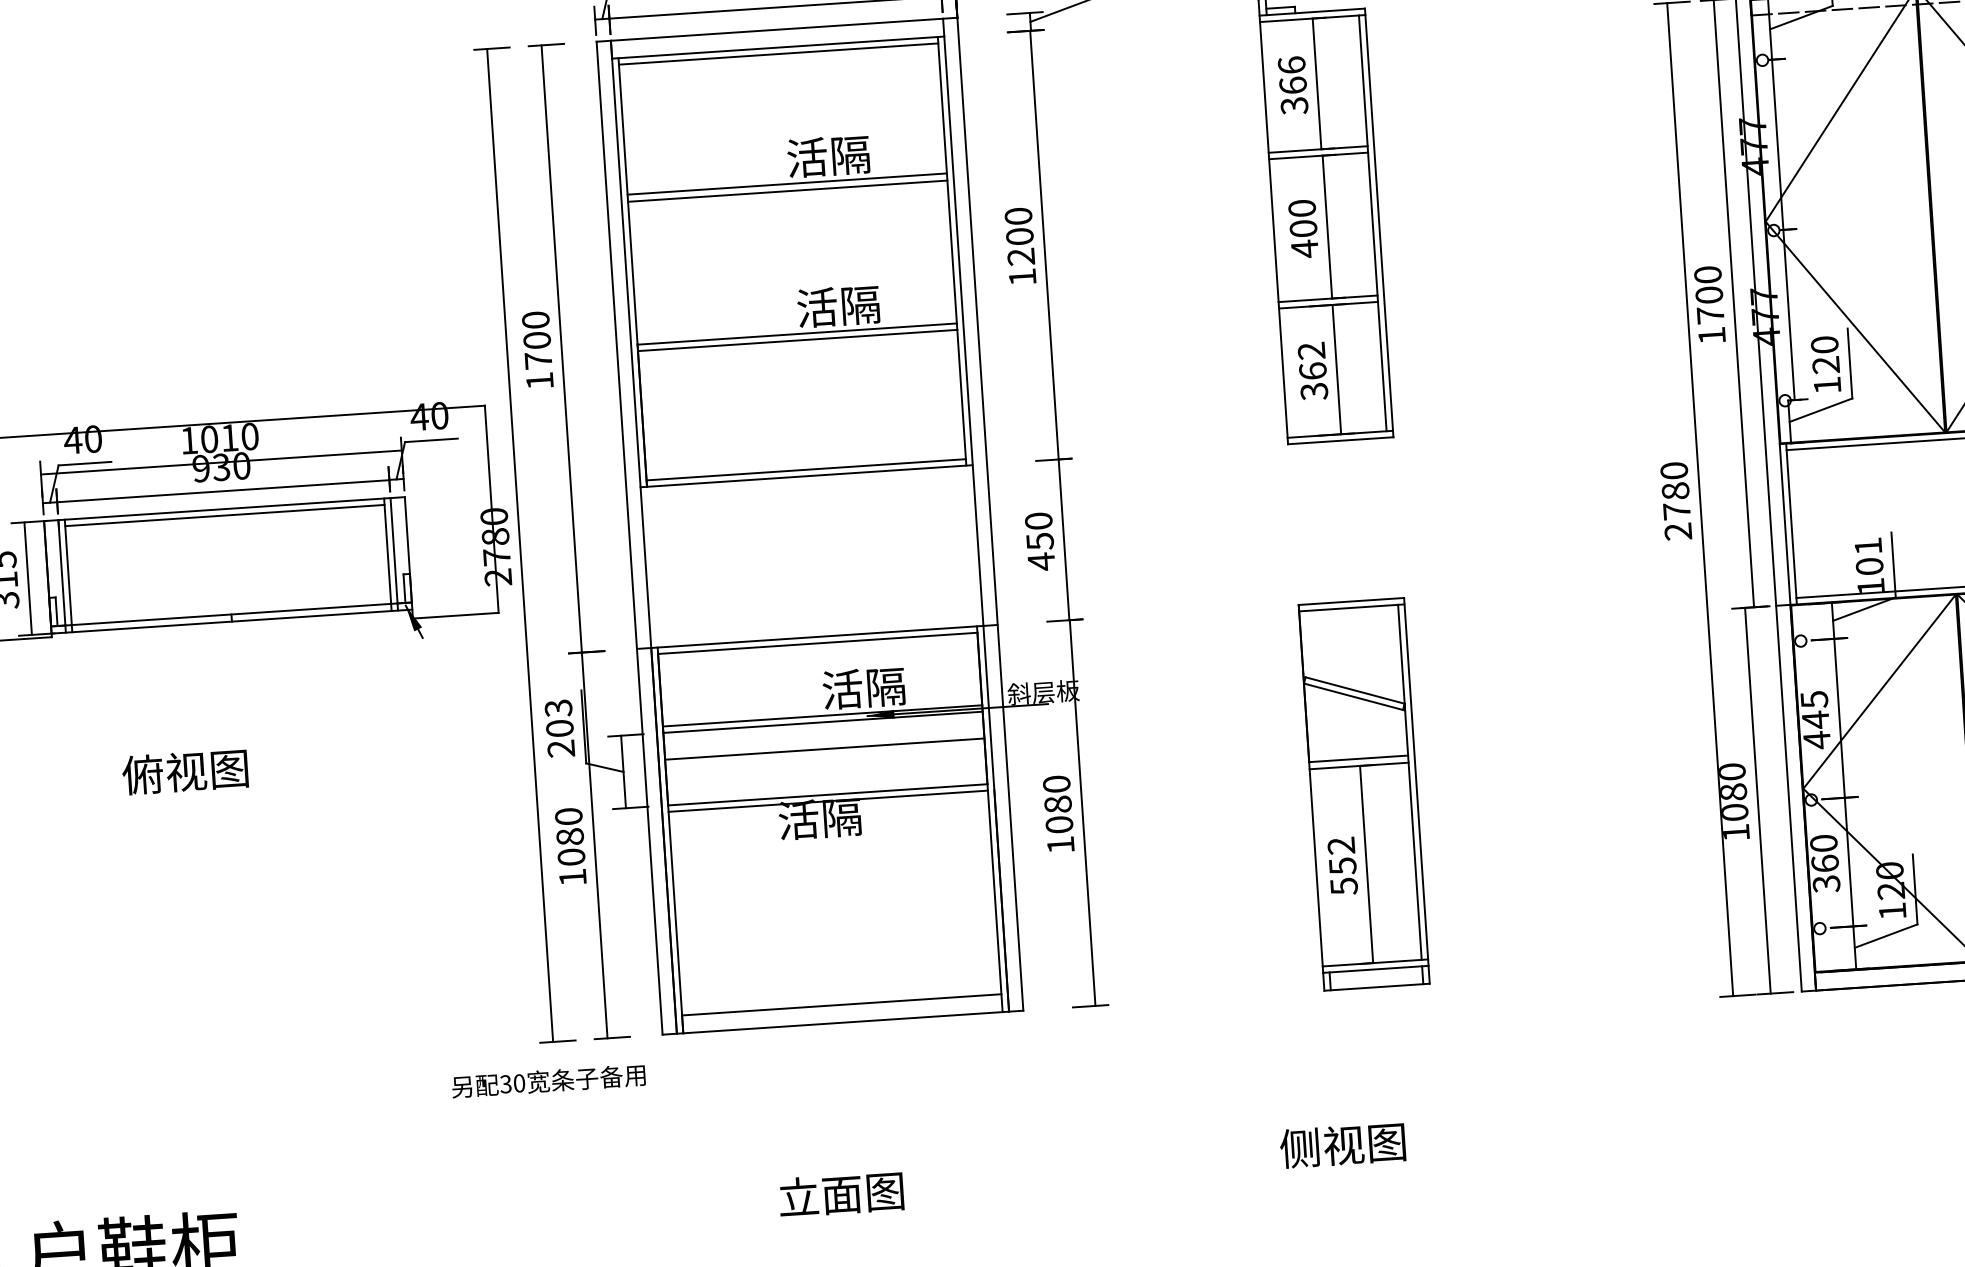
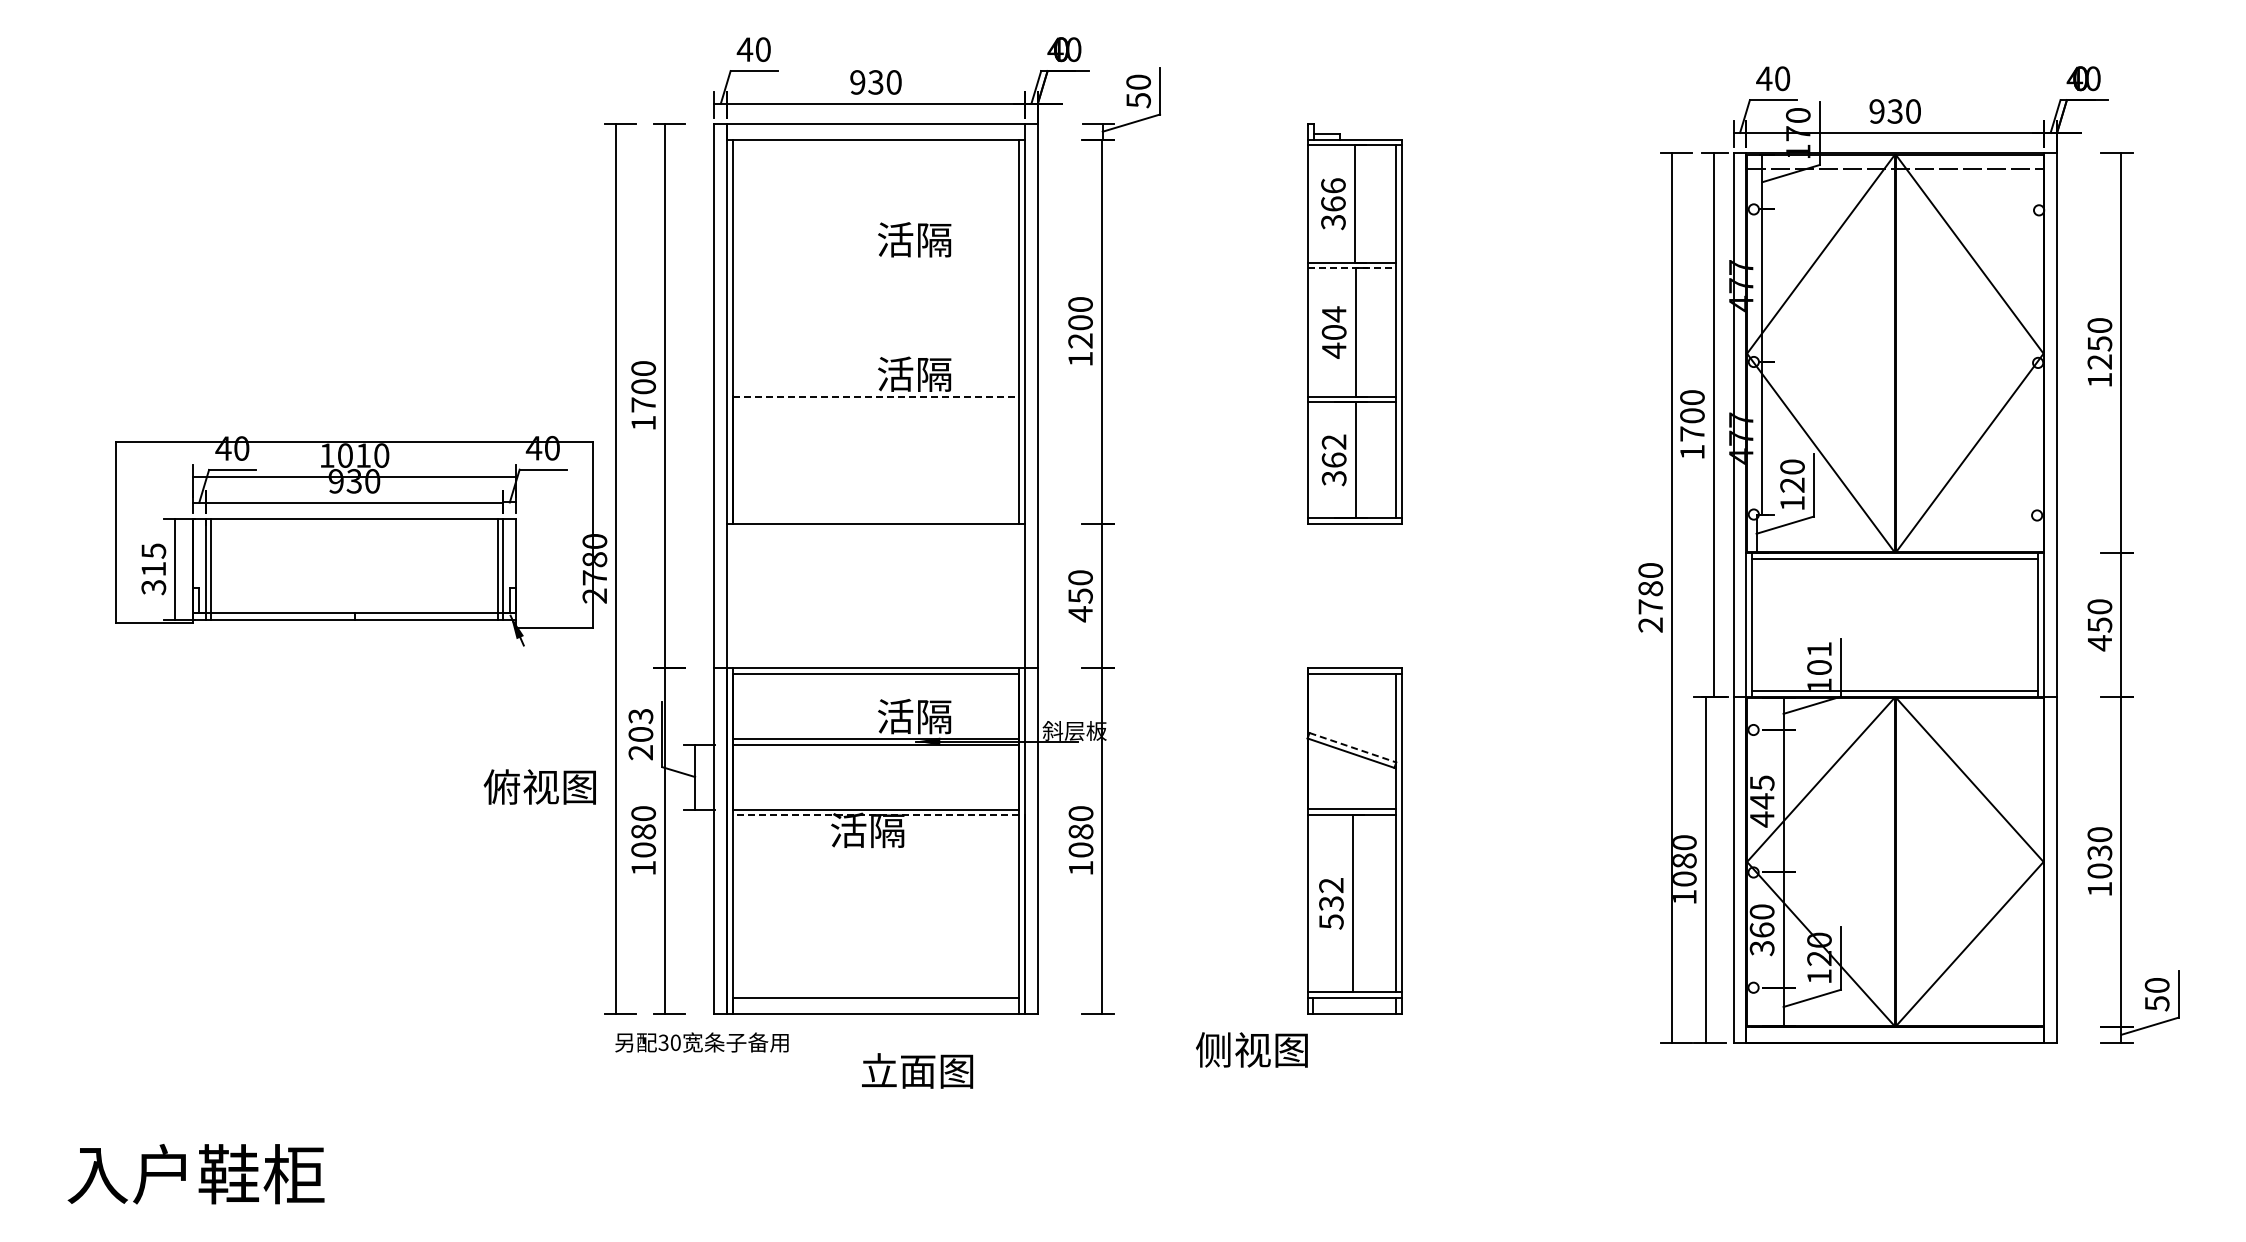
line: (777, 54) -> (875, 145), removed
line: (1319, 155) -> (1352, 268), solid -> dashed
line: (786, 184) -> (875, 262), removed
line: (787, 191) -> (875, 268), removed
text: (1301, 208) -> (1333, 314), 400 -> 404
line: (797, 334) -> (876, 396), solid -> dashed
line: (797, 340) -> (875, 402), removed
line: (805, 470) -> (875, 518), removed
line: (224, 515) -> (354, 524), removed
line: (1354, 690) -> (1352, 747), solid -> dashed
line: (824, 749) -> (875, 768), removed
text: (184, 771) -> (539, 786), moved
line: (827, 801) -> (875, 815), solid -> dashed
text: (1342, 865) -> (1331, 903), 552 -> 532
text: (548, 1081) -> (701, 1042), moved
text: (1342, 1144) -> (1251, 1049), moved
text: (841, 1193) -> (917, 1070), moved

